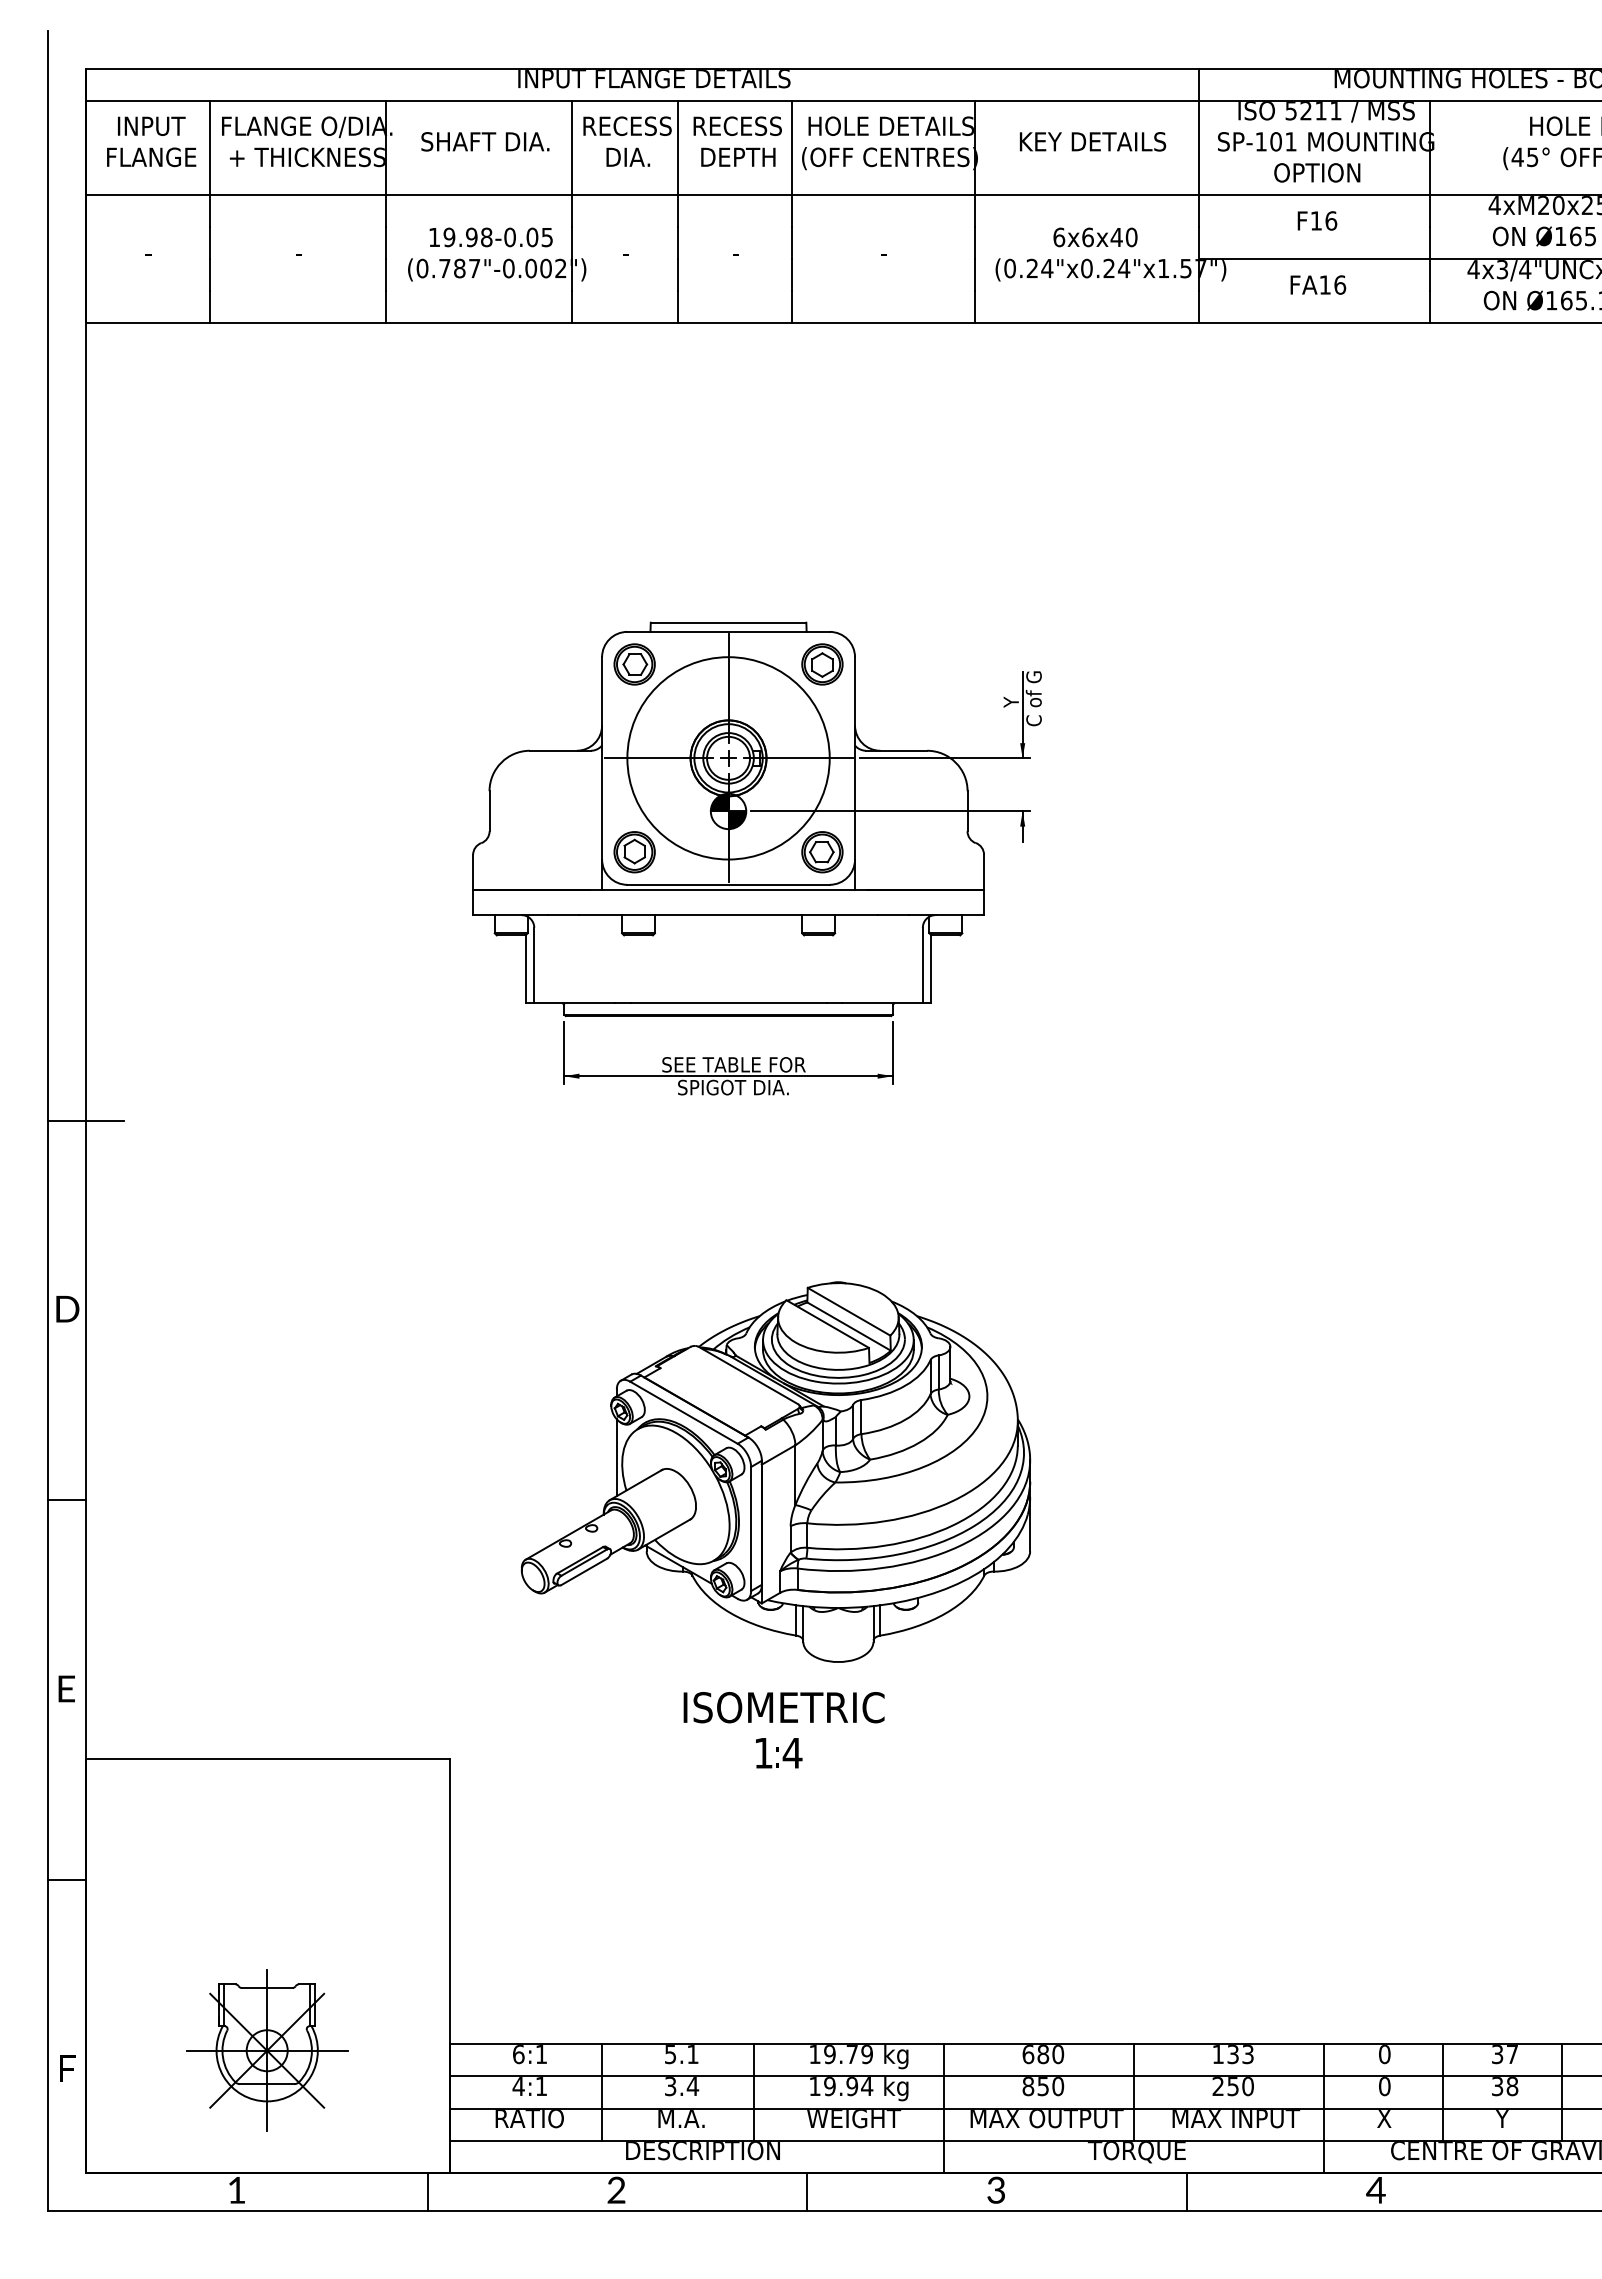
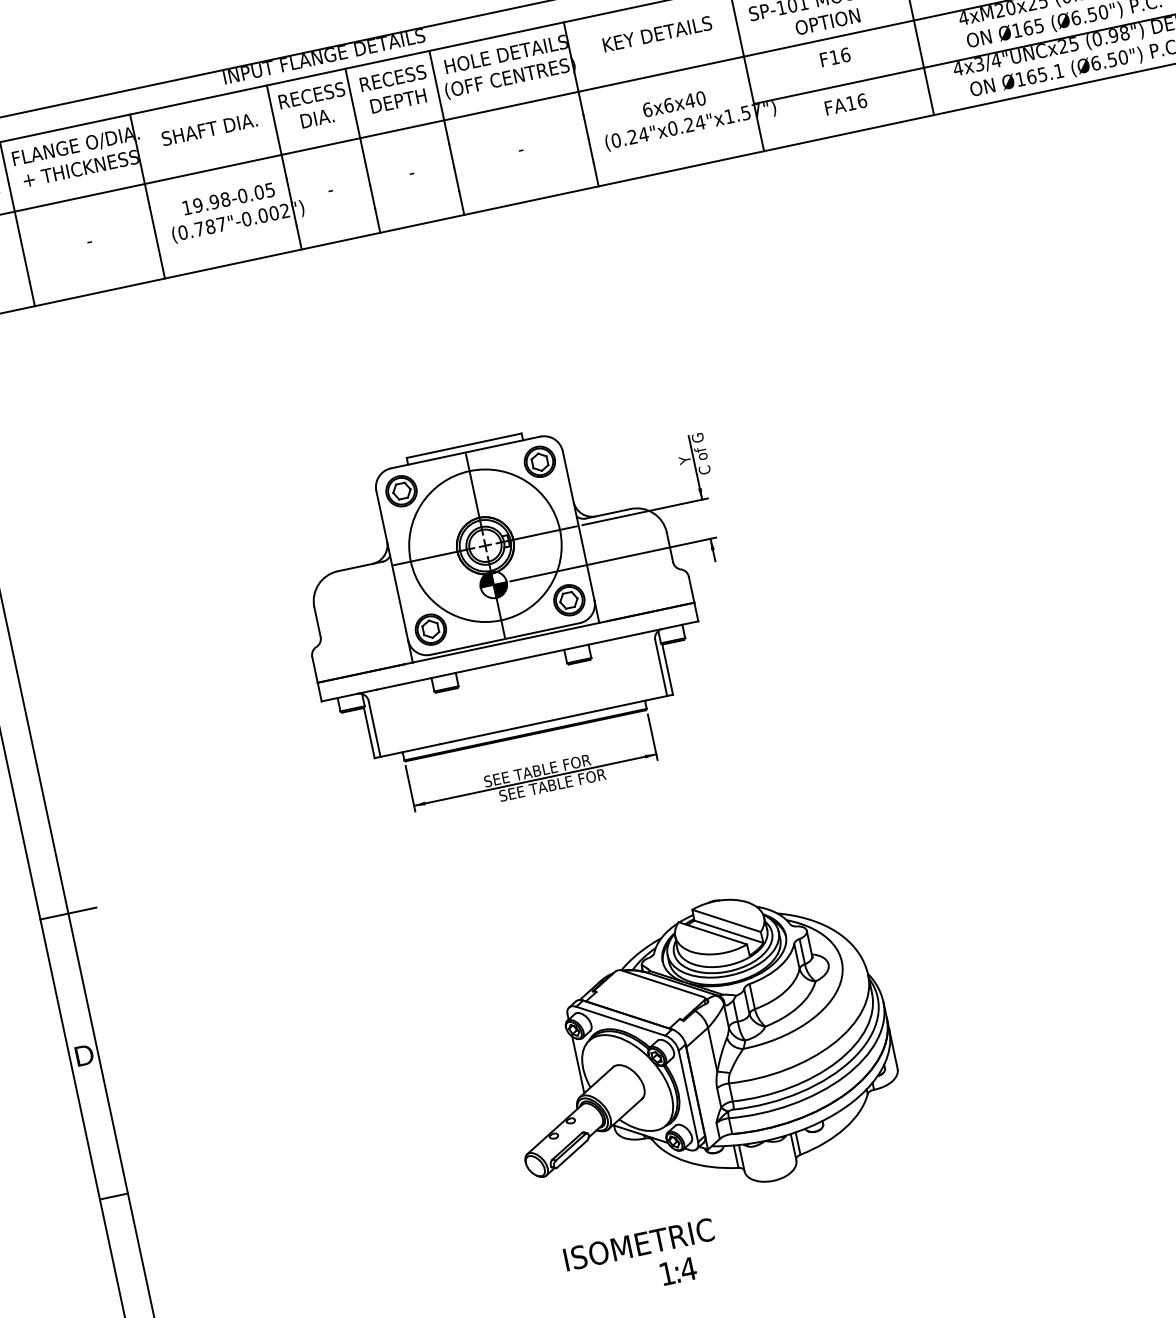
text: (756, 1087) -> (557, 784), SPIGOT DIA. -> SEE TABLE FOR
part: (775, 1471) -> (697, 1050), moved
text: (783, 1707) -> (638, 1244), moved

